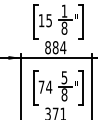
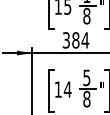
text: (47, 47) -> (65, 40), 884 -> 384
text: (41, 86) -> (58, 88), 74 -> 14

